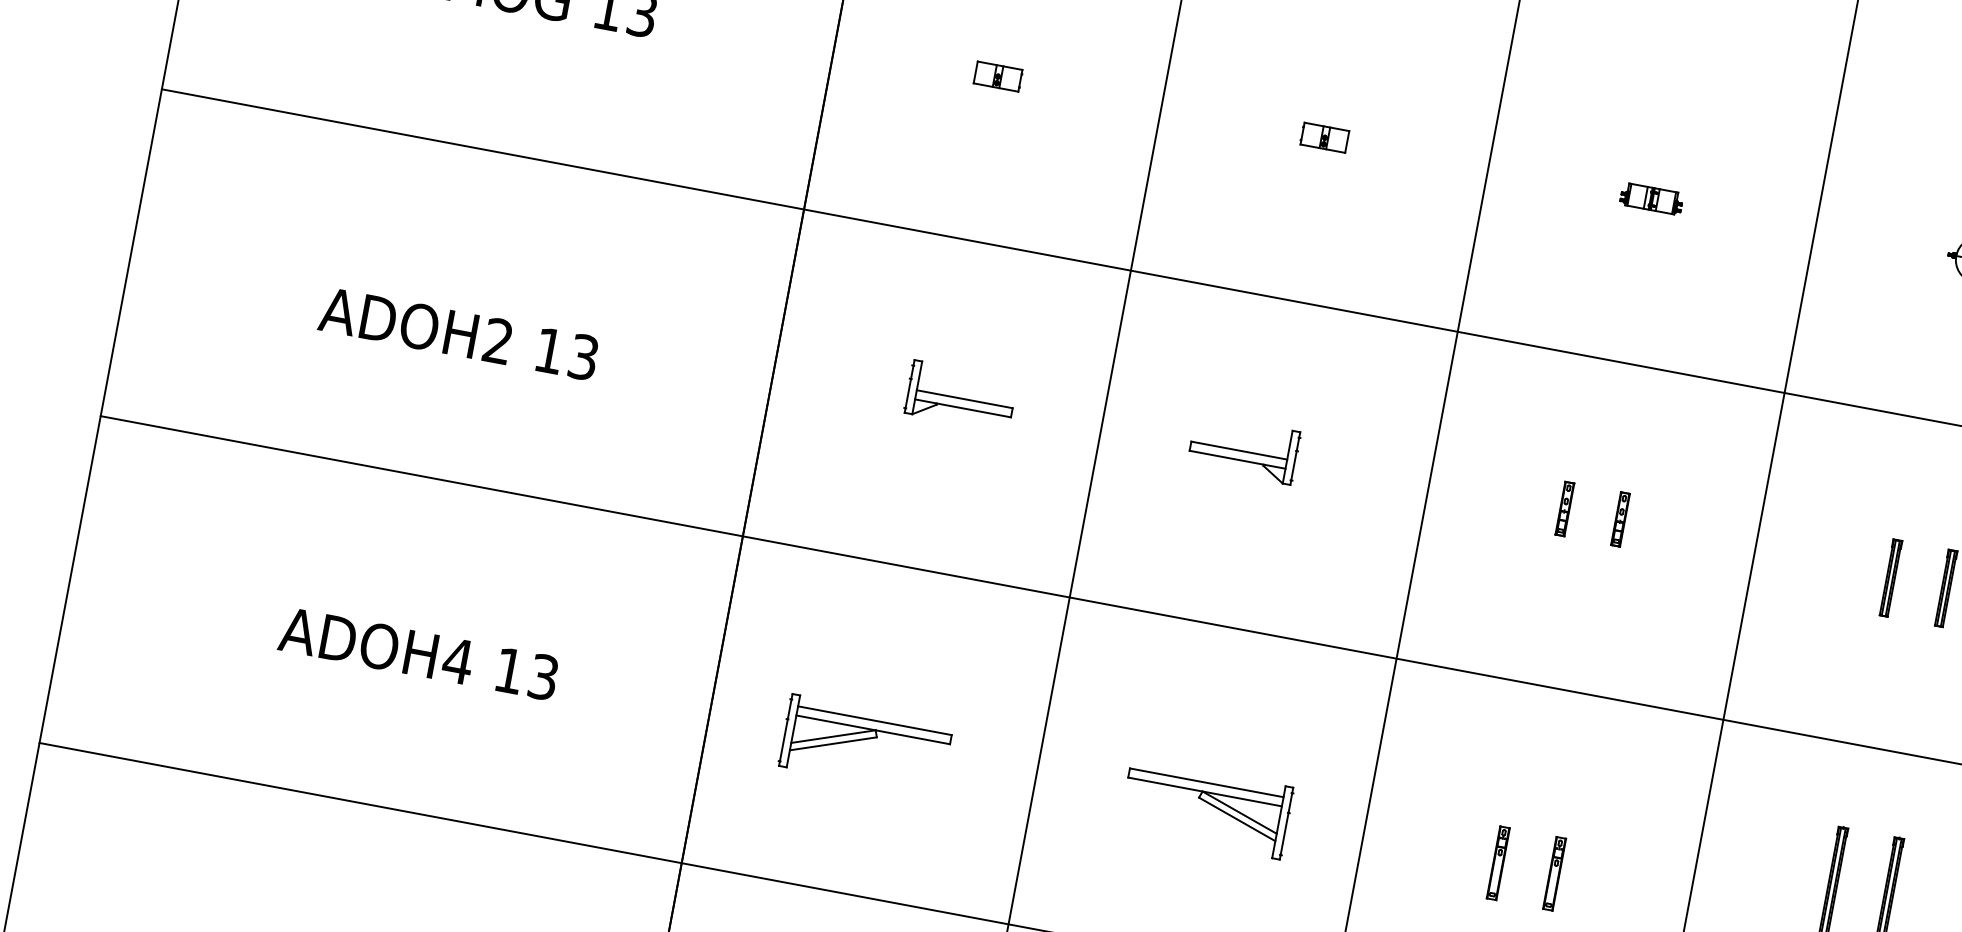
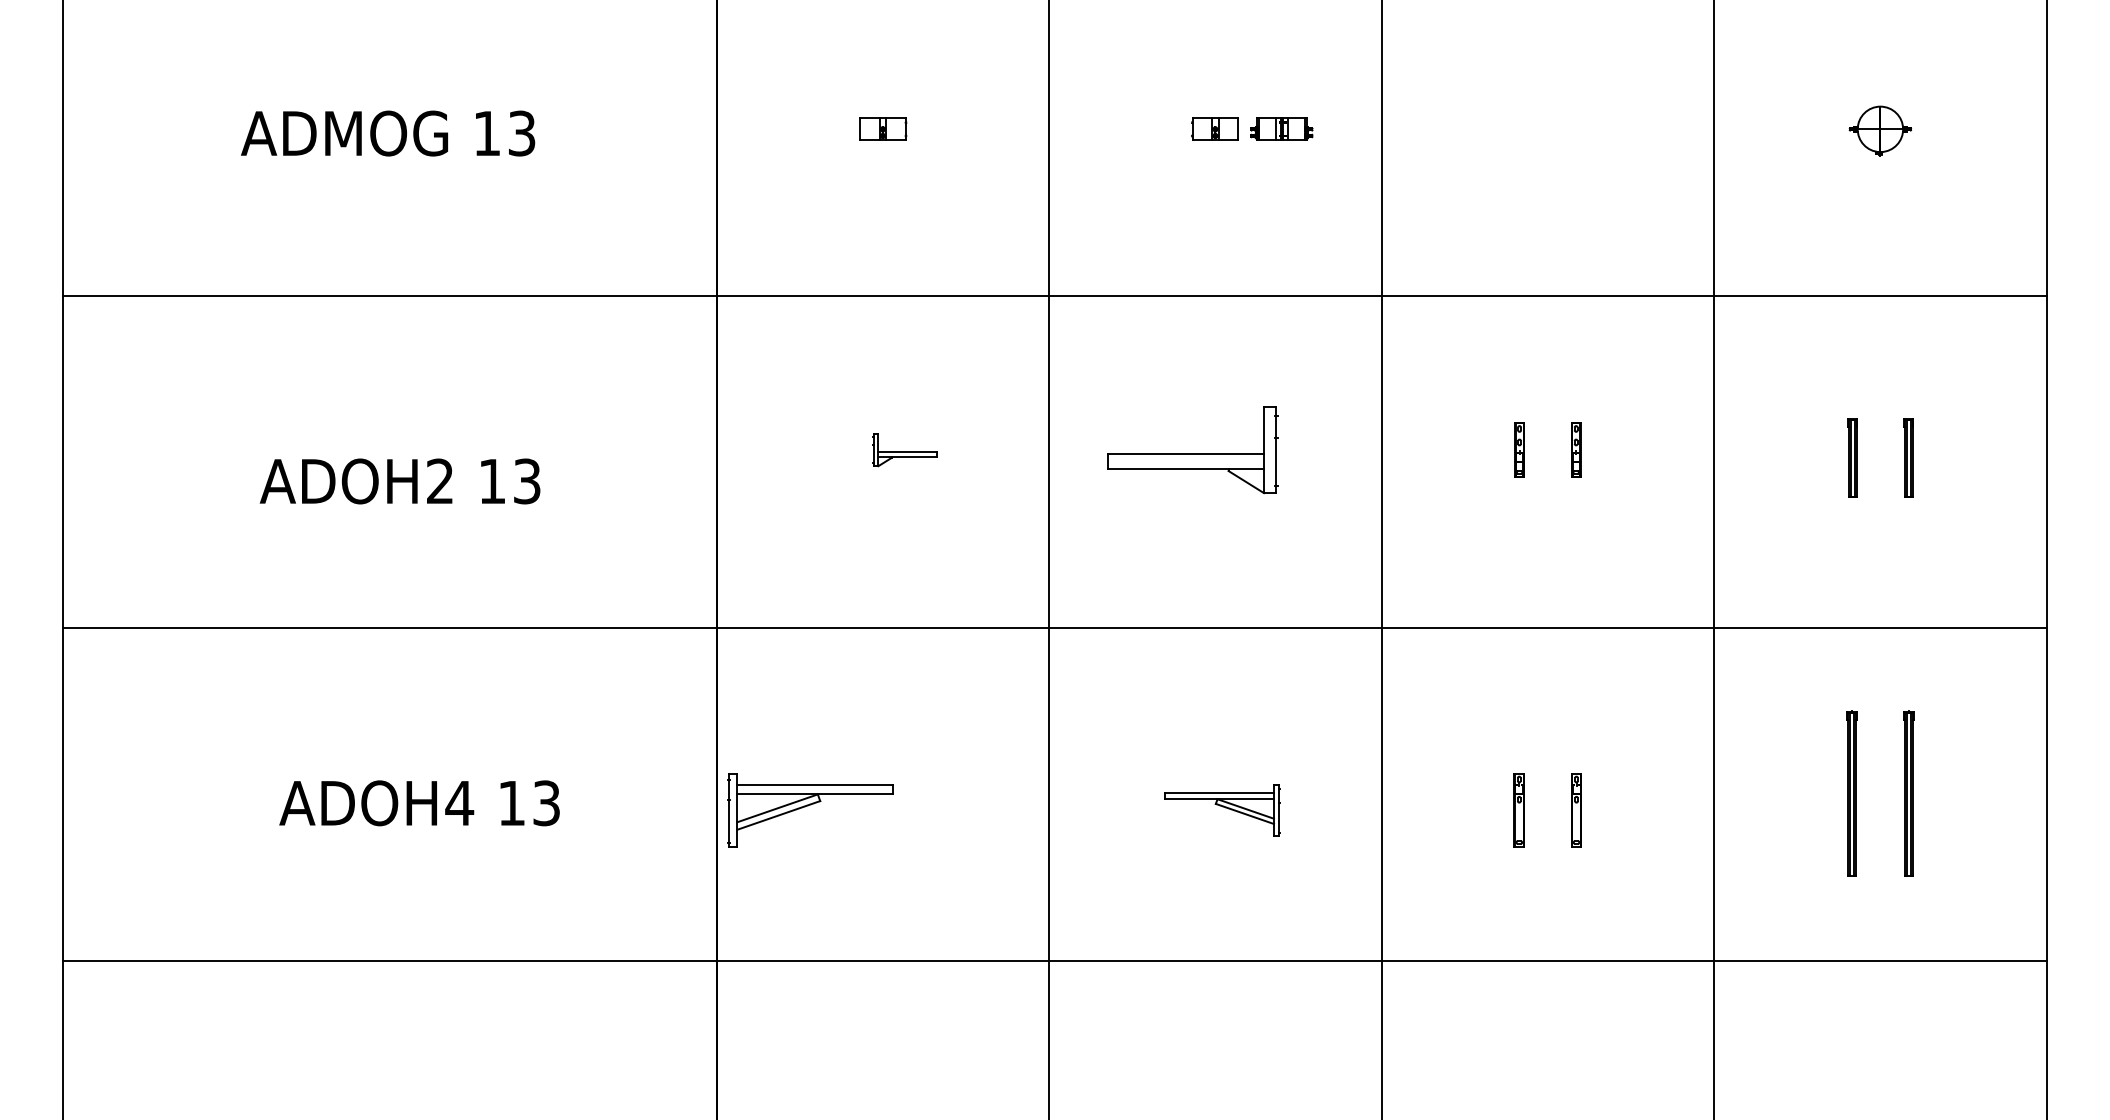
part: (1651, 198) -> (1281, 128), moved
part: (960, 395) -> (904, 449), size x0.6
part: (1244, 448) -> (1193, 449), size x1.6
part: (865, 744) -> (810, 810), moved
part: (1206, 808) -> (1222, 810), size x0.7

